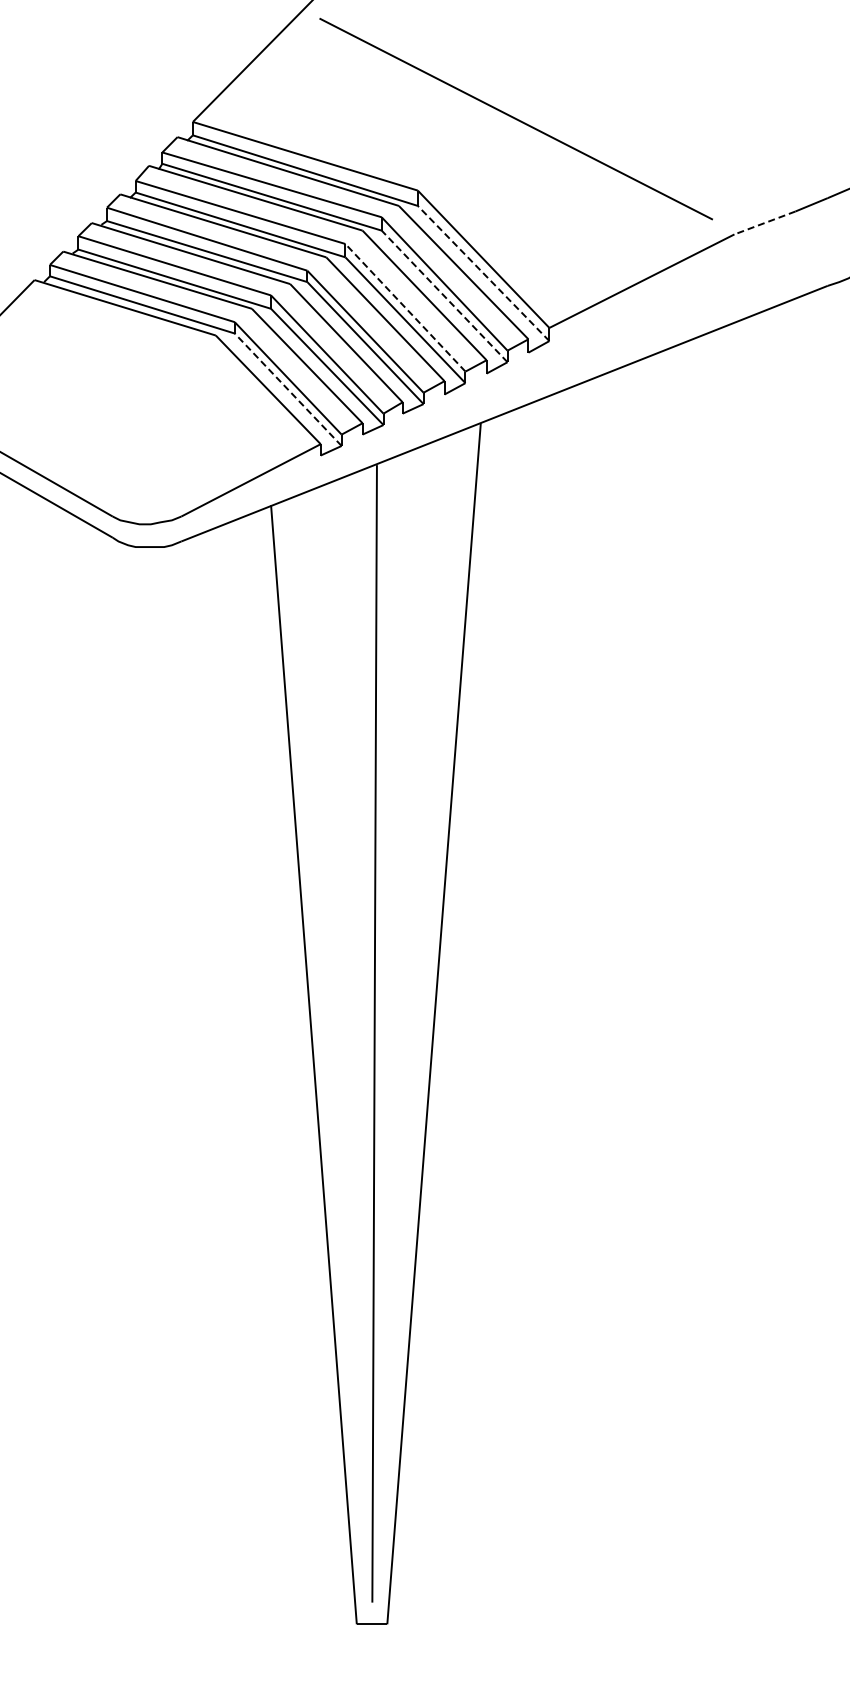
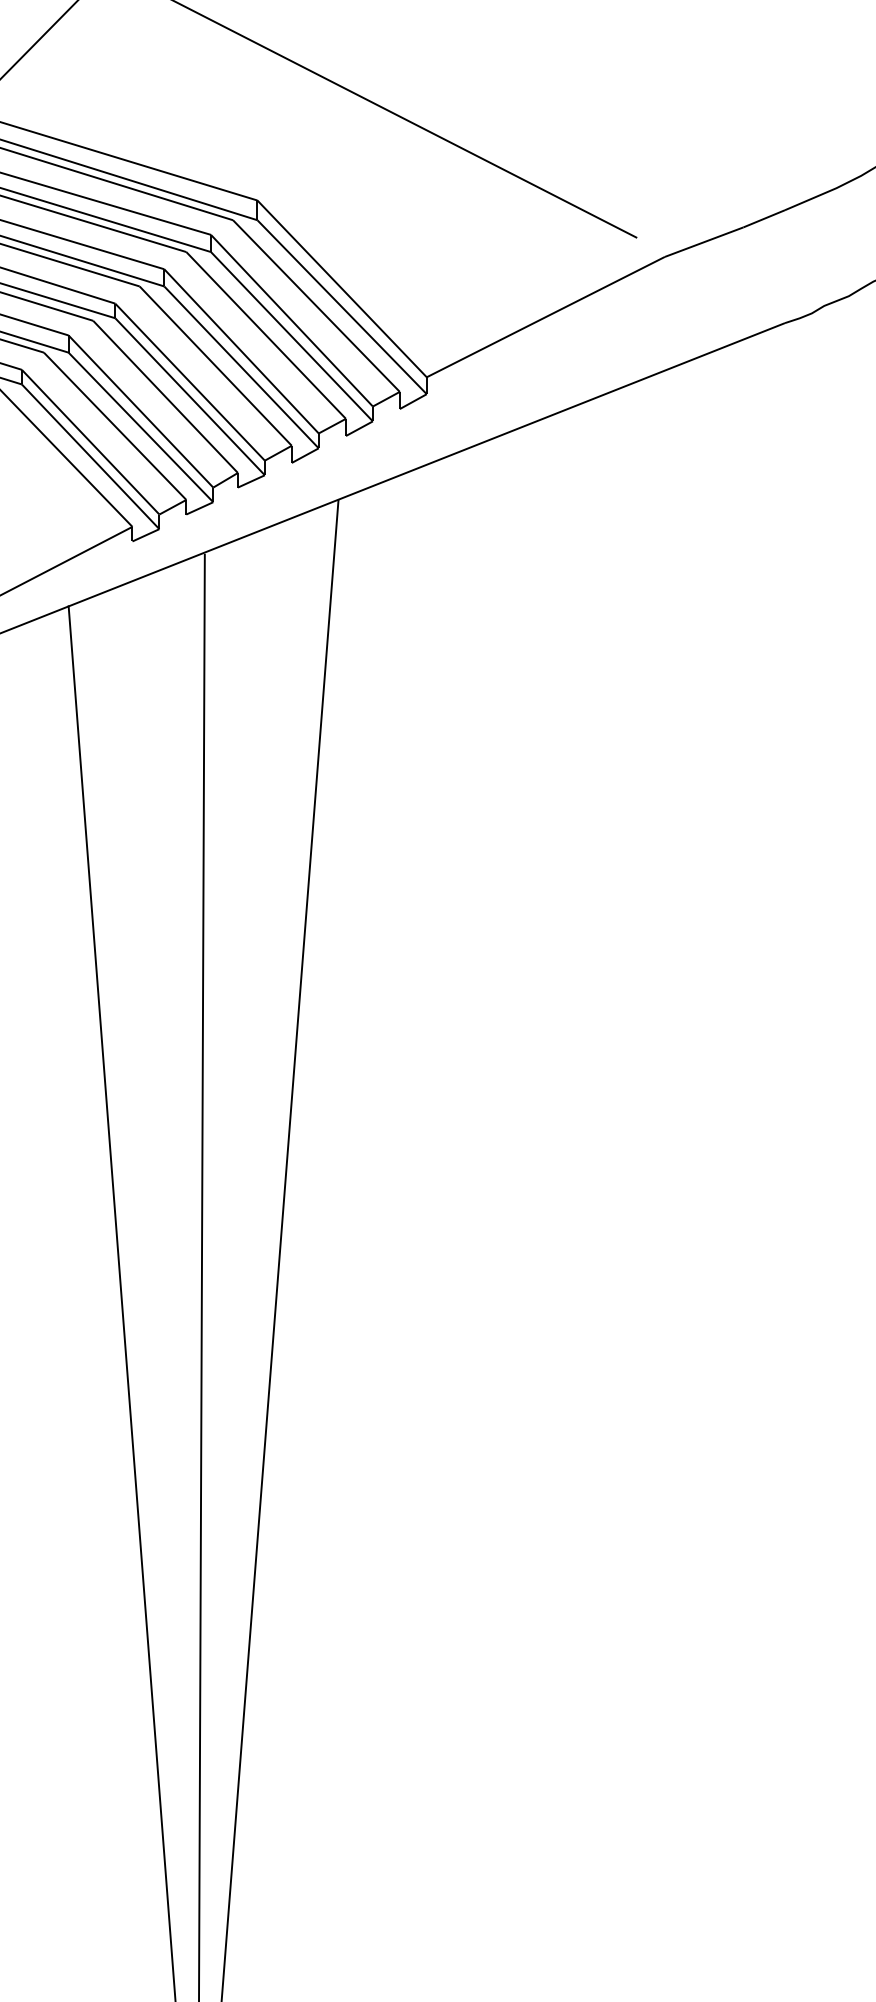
line: (764, 222) -> (703, 241), dashed -> solid
line: (483, 273) -> (341, 307), dashed -> solid
line: (444, 296) -> (291, 336), dashed -> solid
line: (405, 307) -> (241, 350), dashed -> solid
line: (288, 389) -> (91, 456), dashed -> solid

